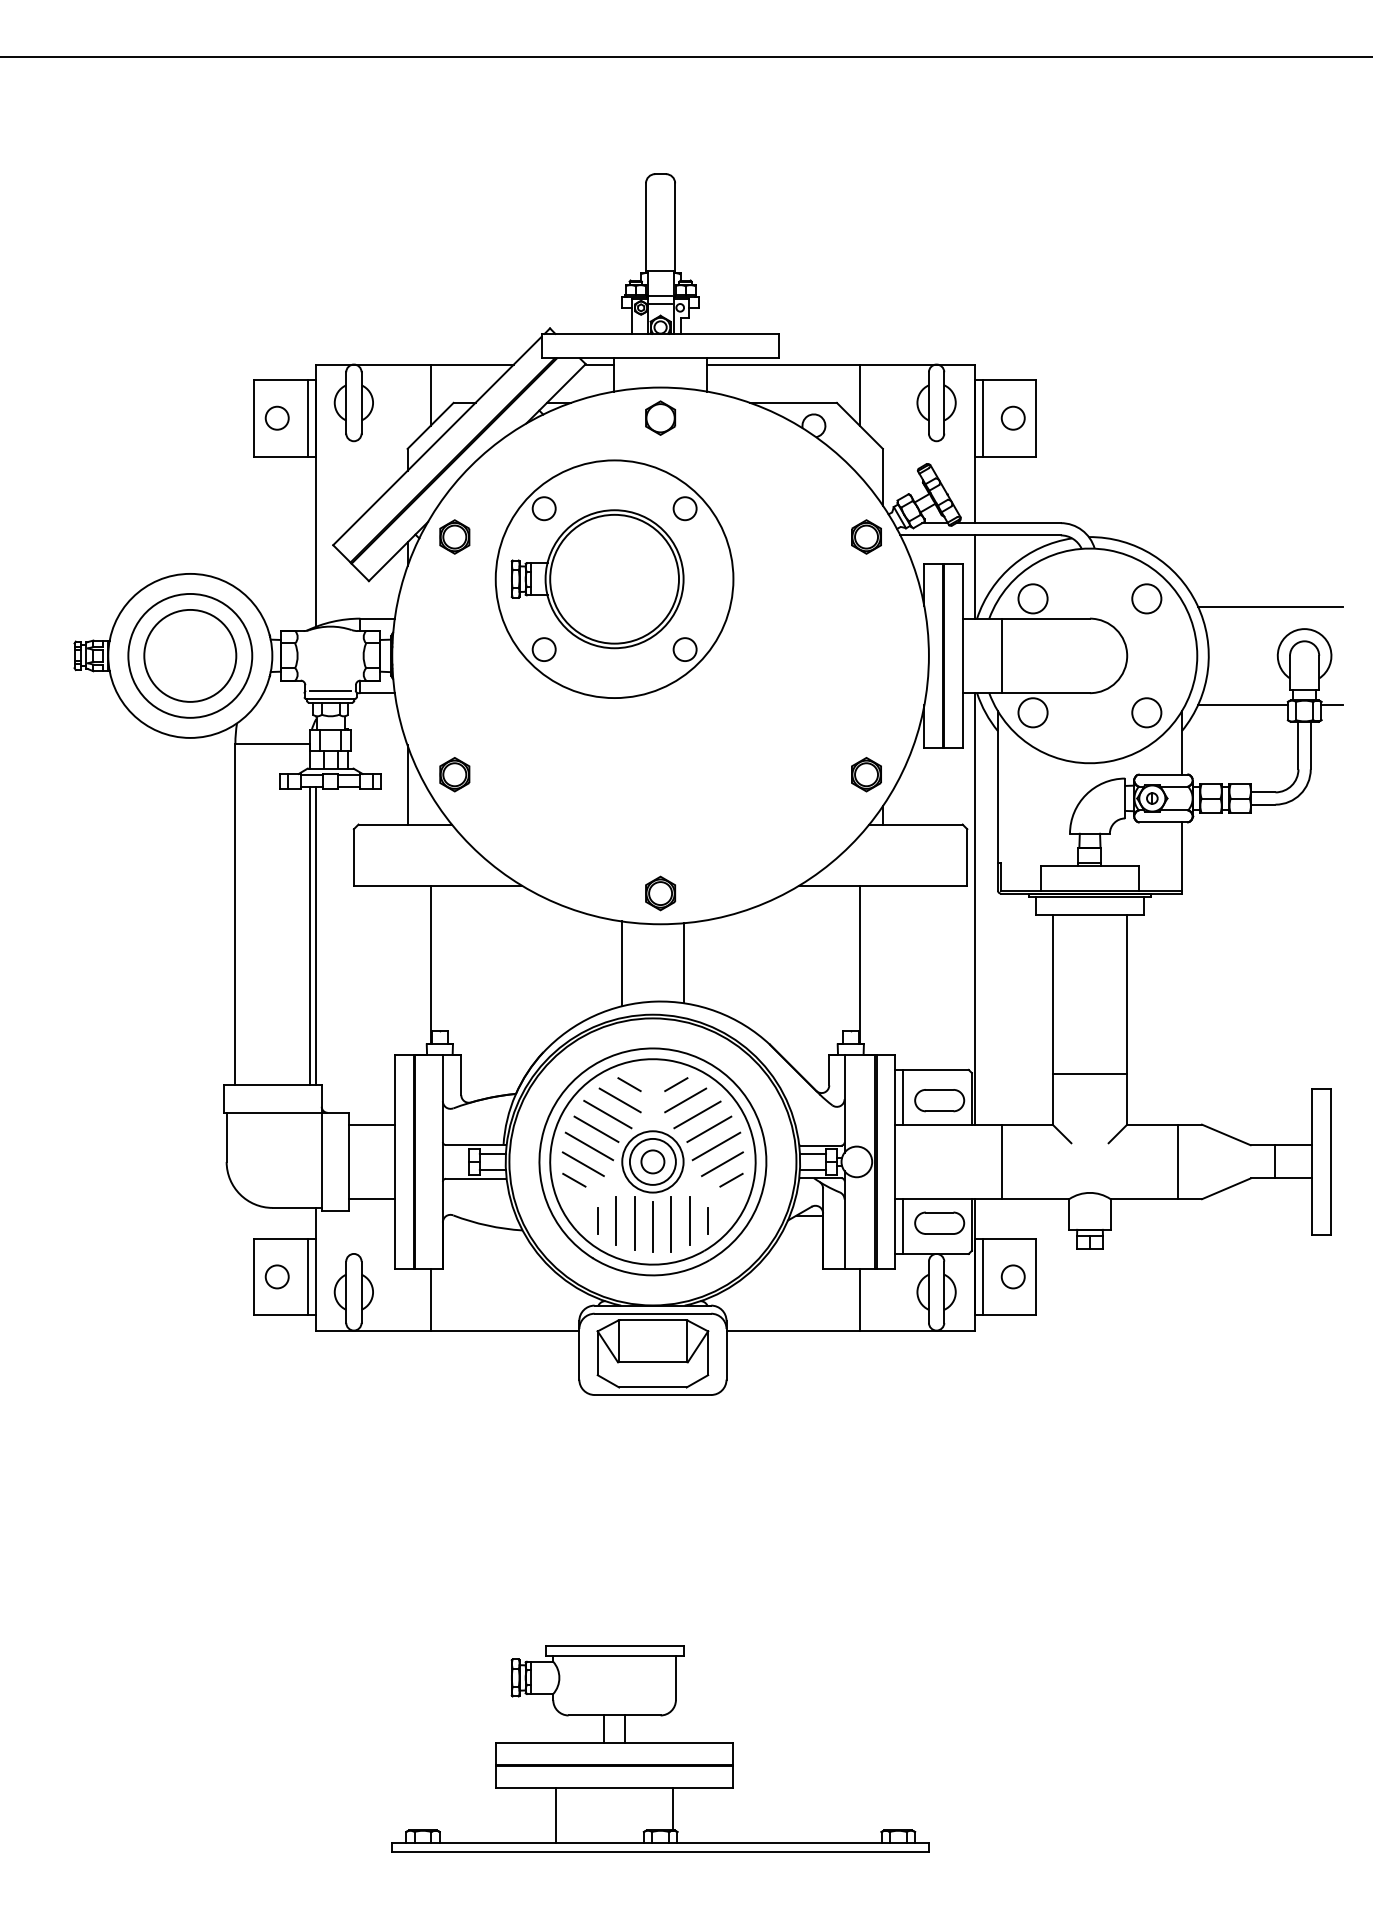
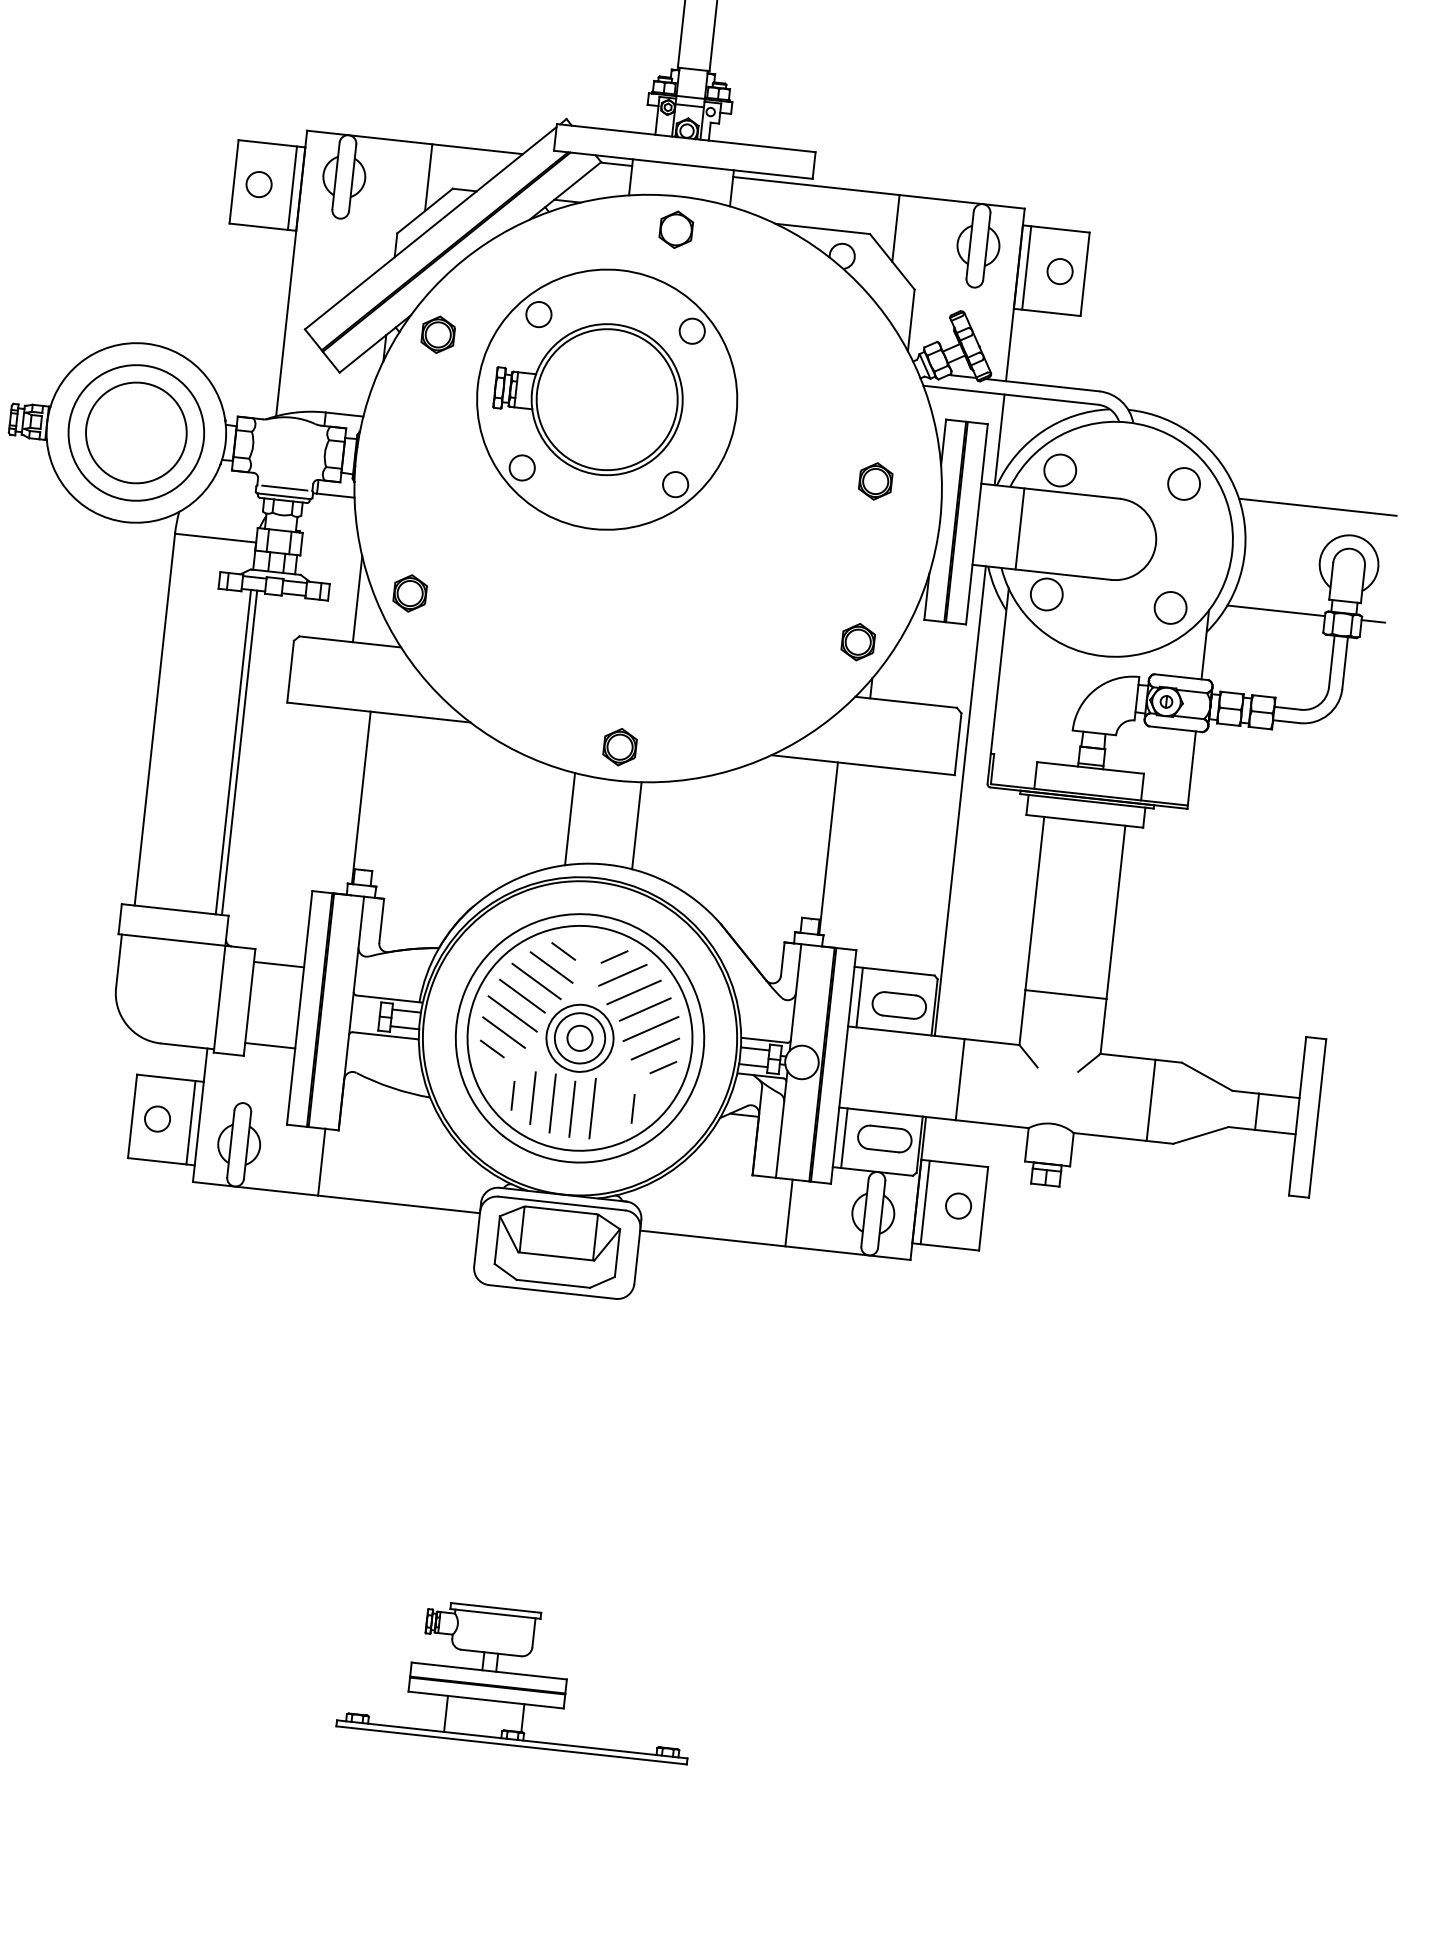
part: (866, 536) -> (875, 480), moved
line: (689, 1220) -> (612, 1106), removed
part: (660, 1748) -> (518, 1677), size x0.6

